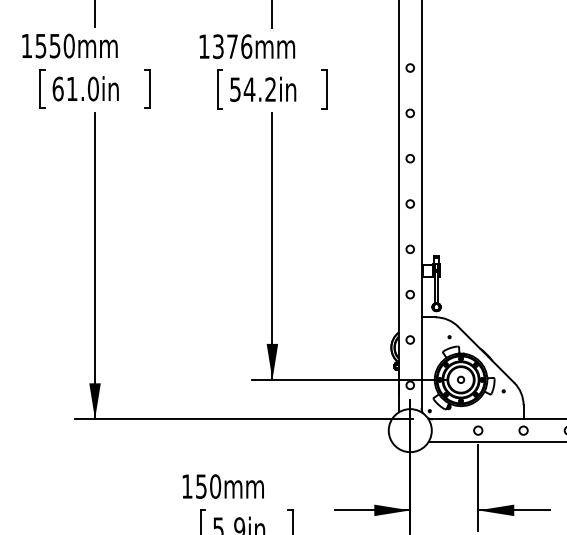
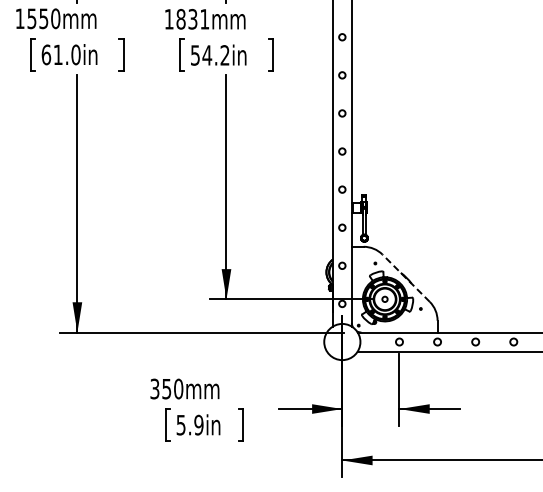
text: (231, 45) -> (192, 18), 1376mm -> 1831mm
line: (485, 353) -> (405, 277), solid -> dashed
text: (186, 485) -> (154, 388), 150mm -> 350mm

